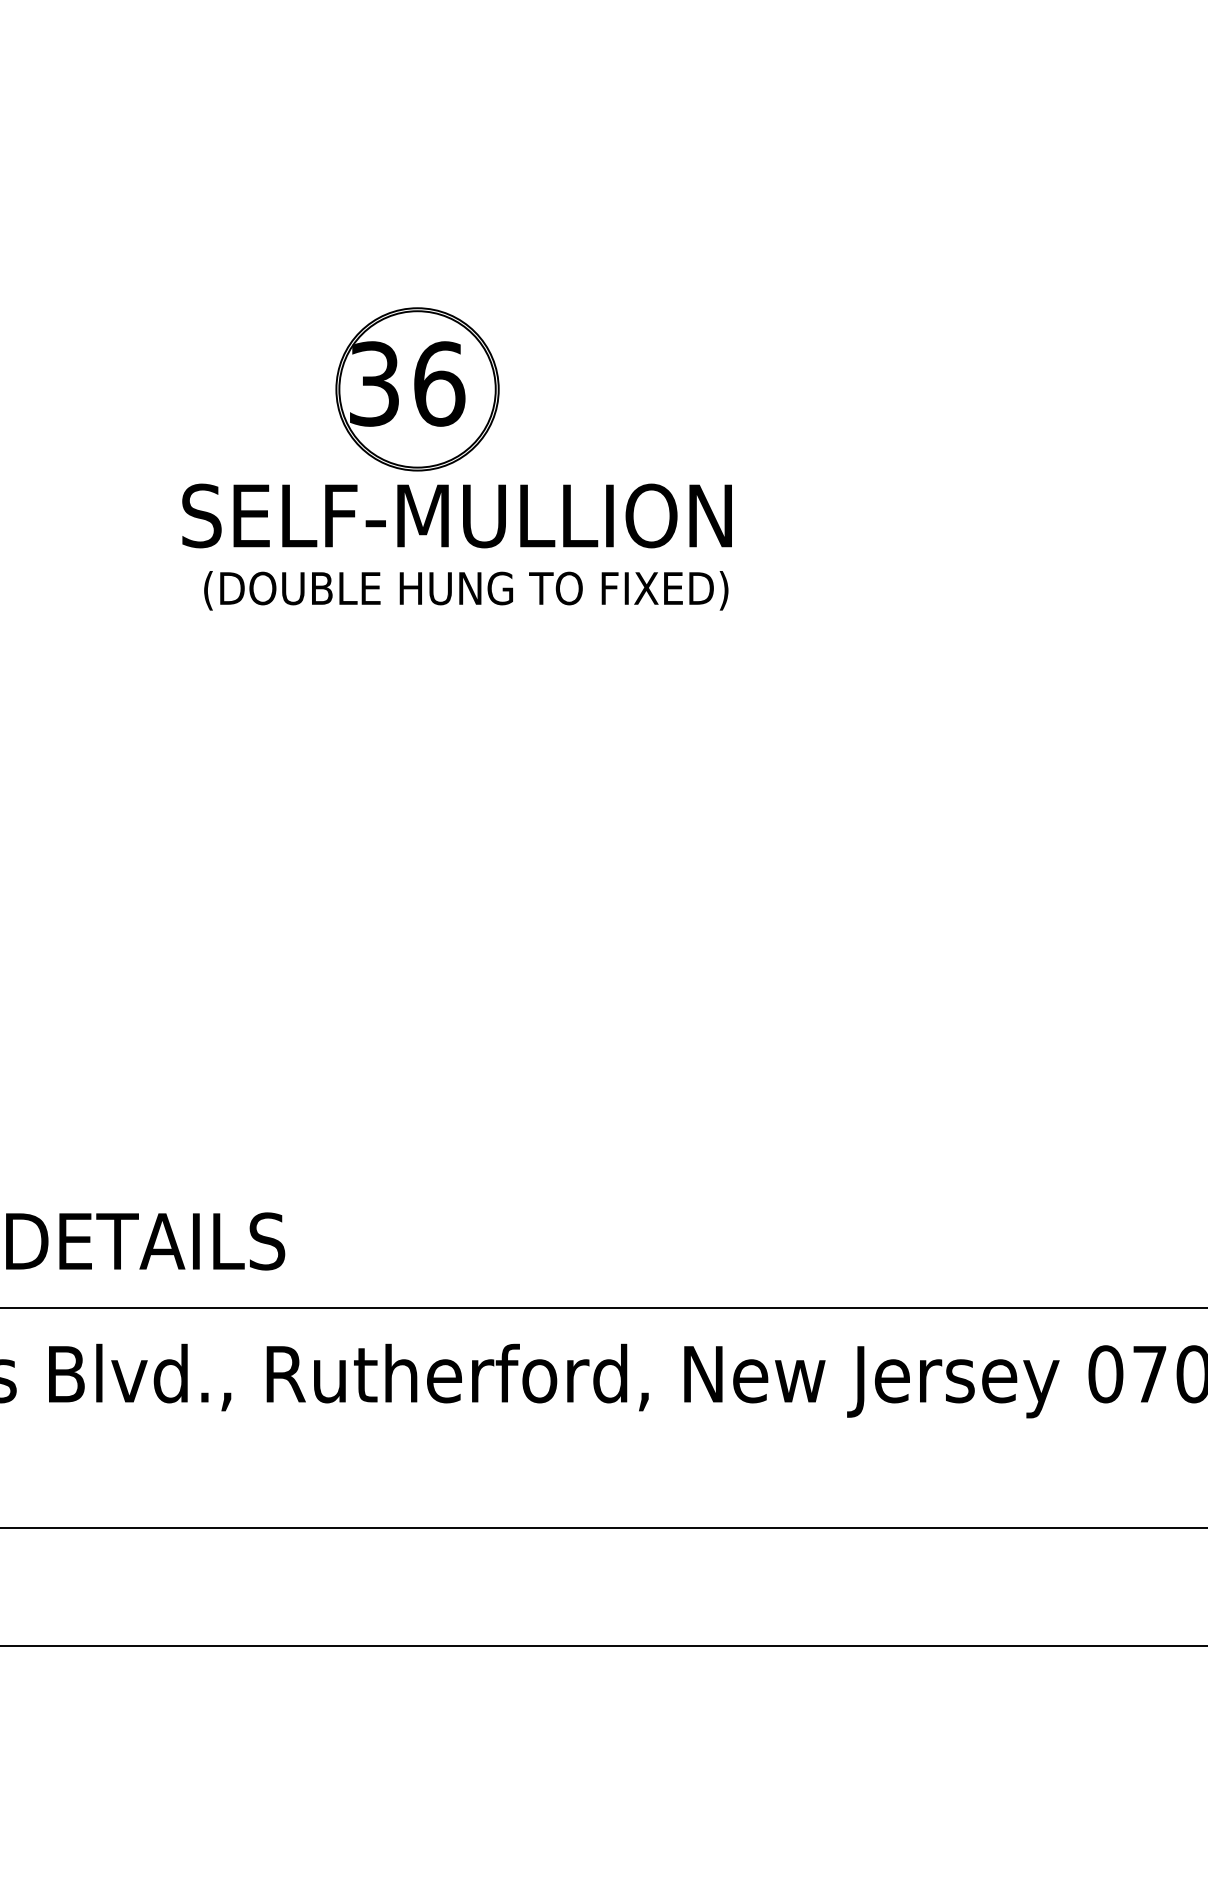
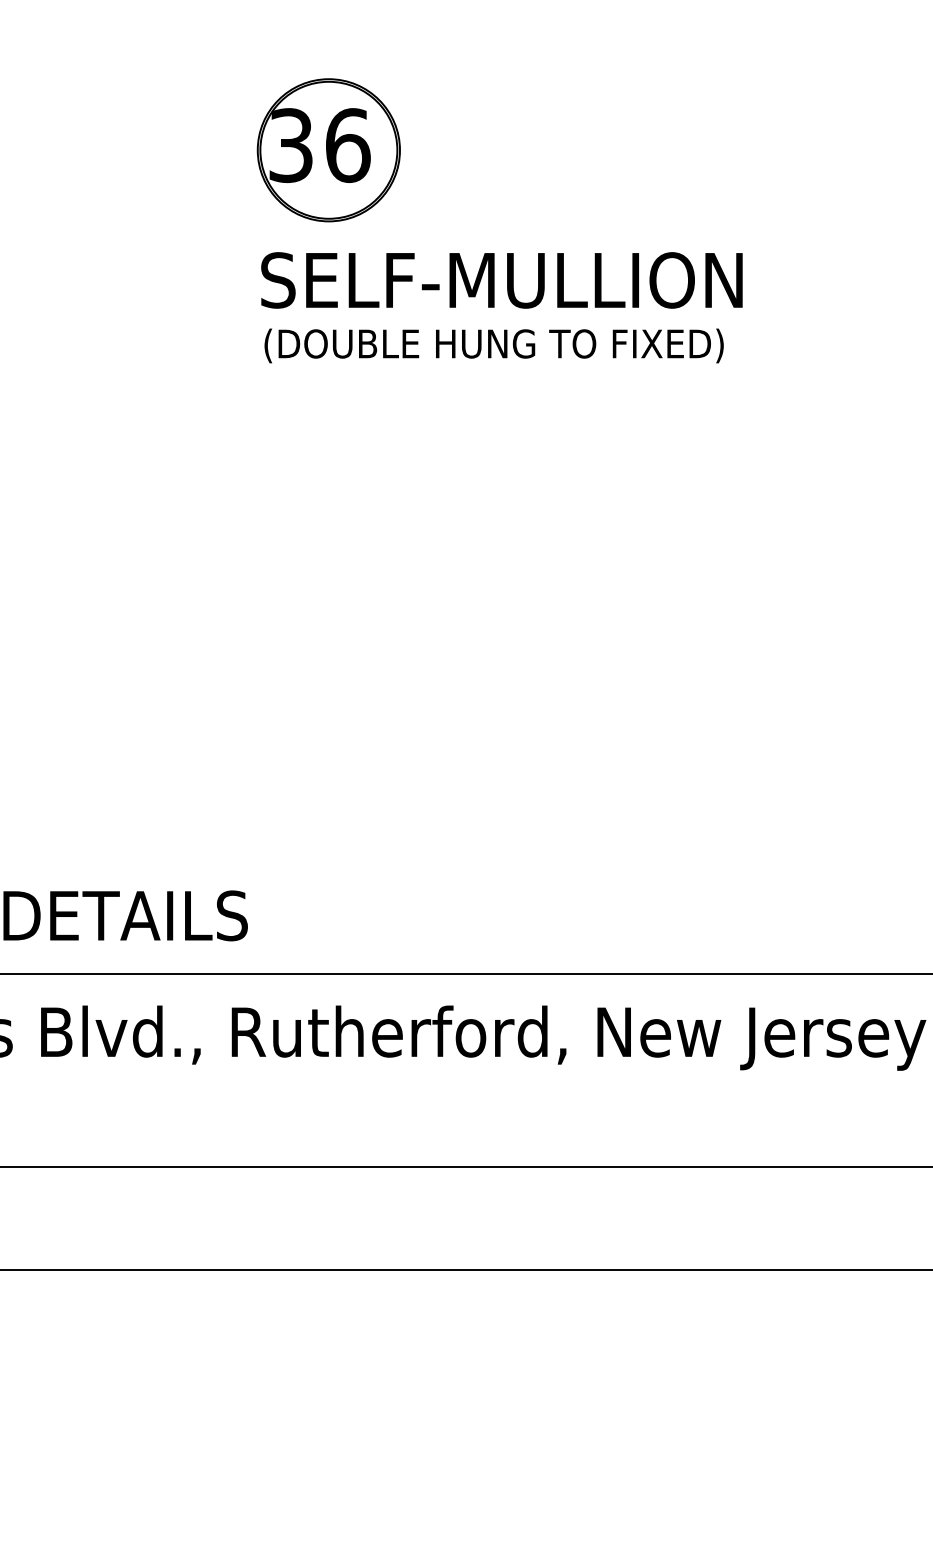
part: (417, 389) -> (328, 150), moved
text: (456, 515) -> (501, 280), moved
text: (466, 590) -> (494, 345), moved

